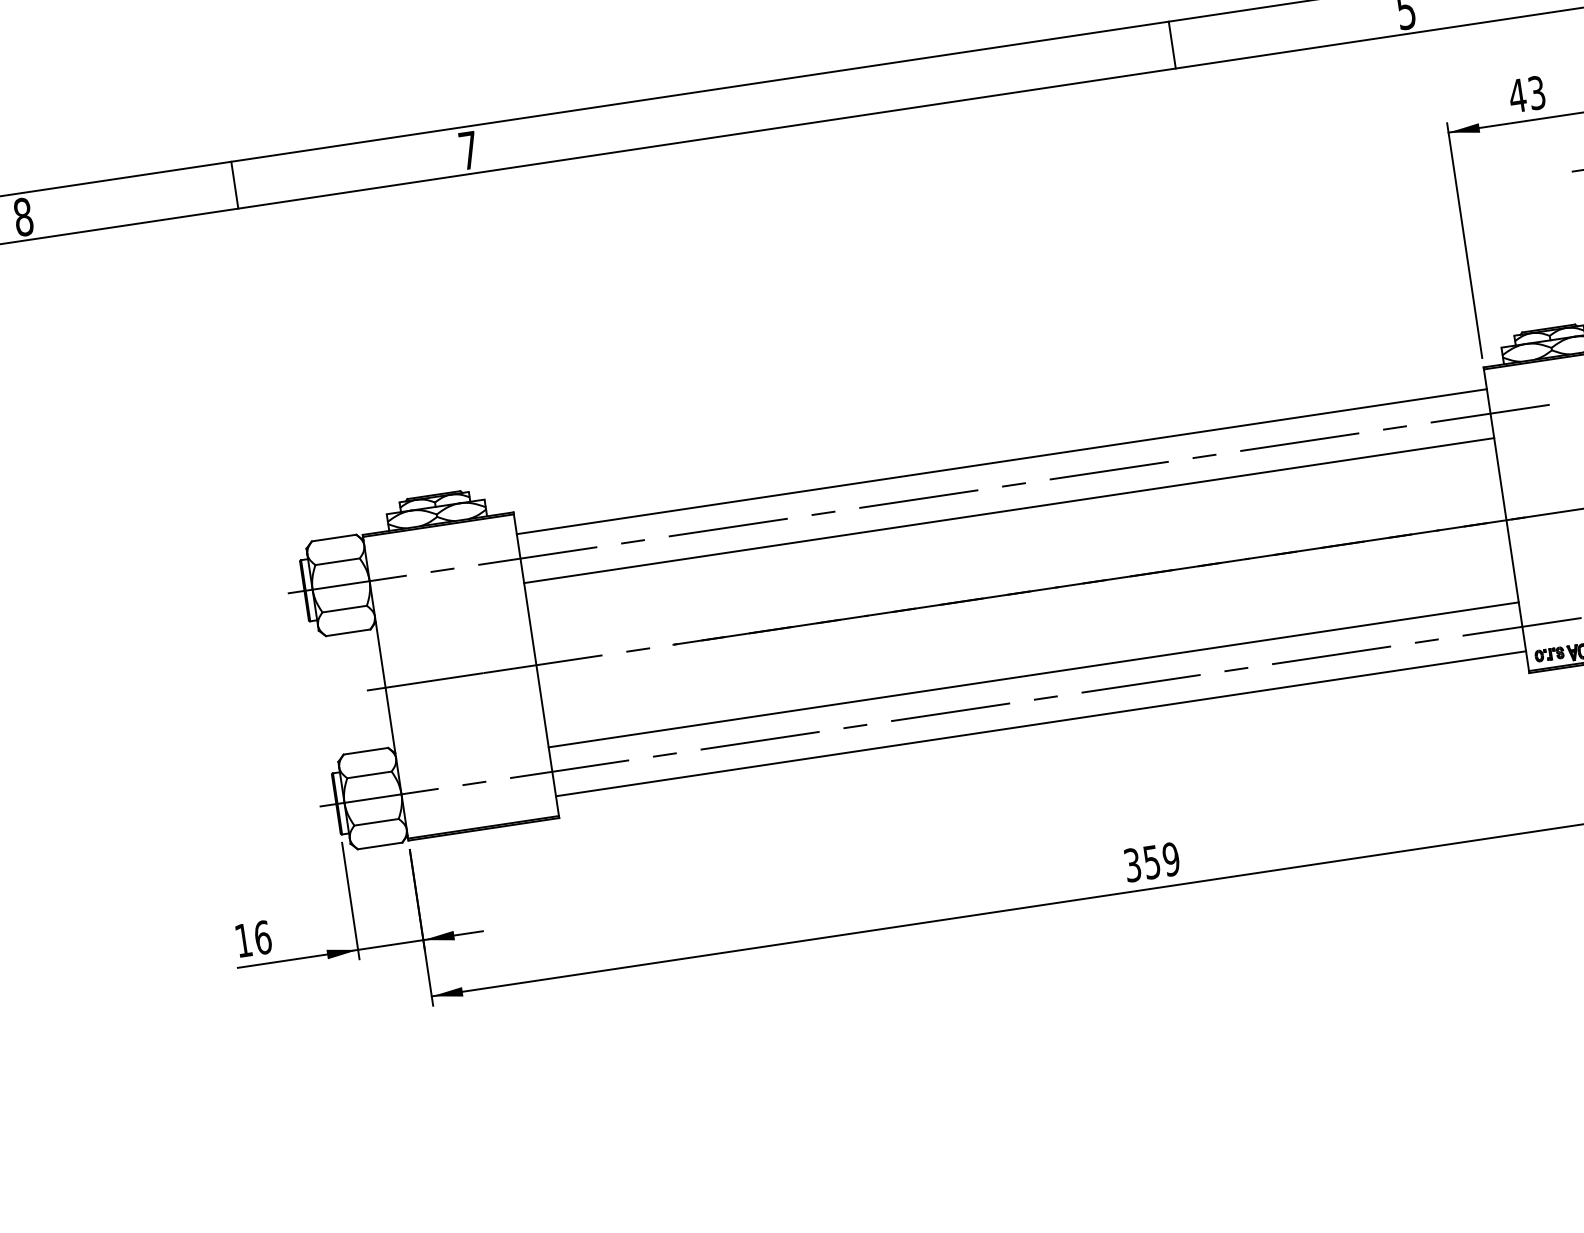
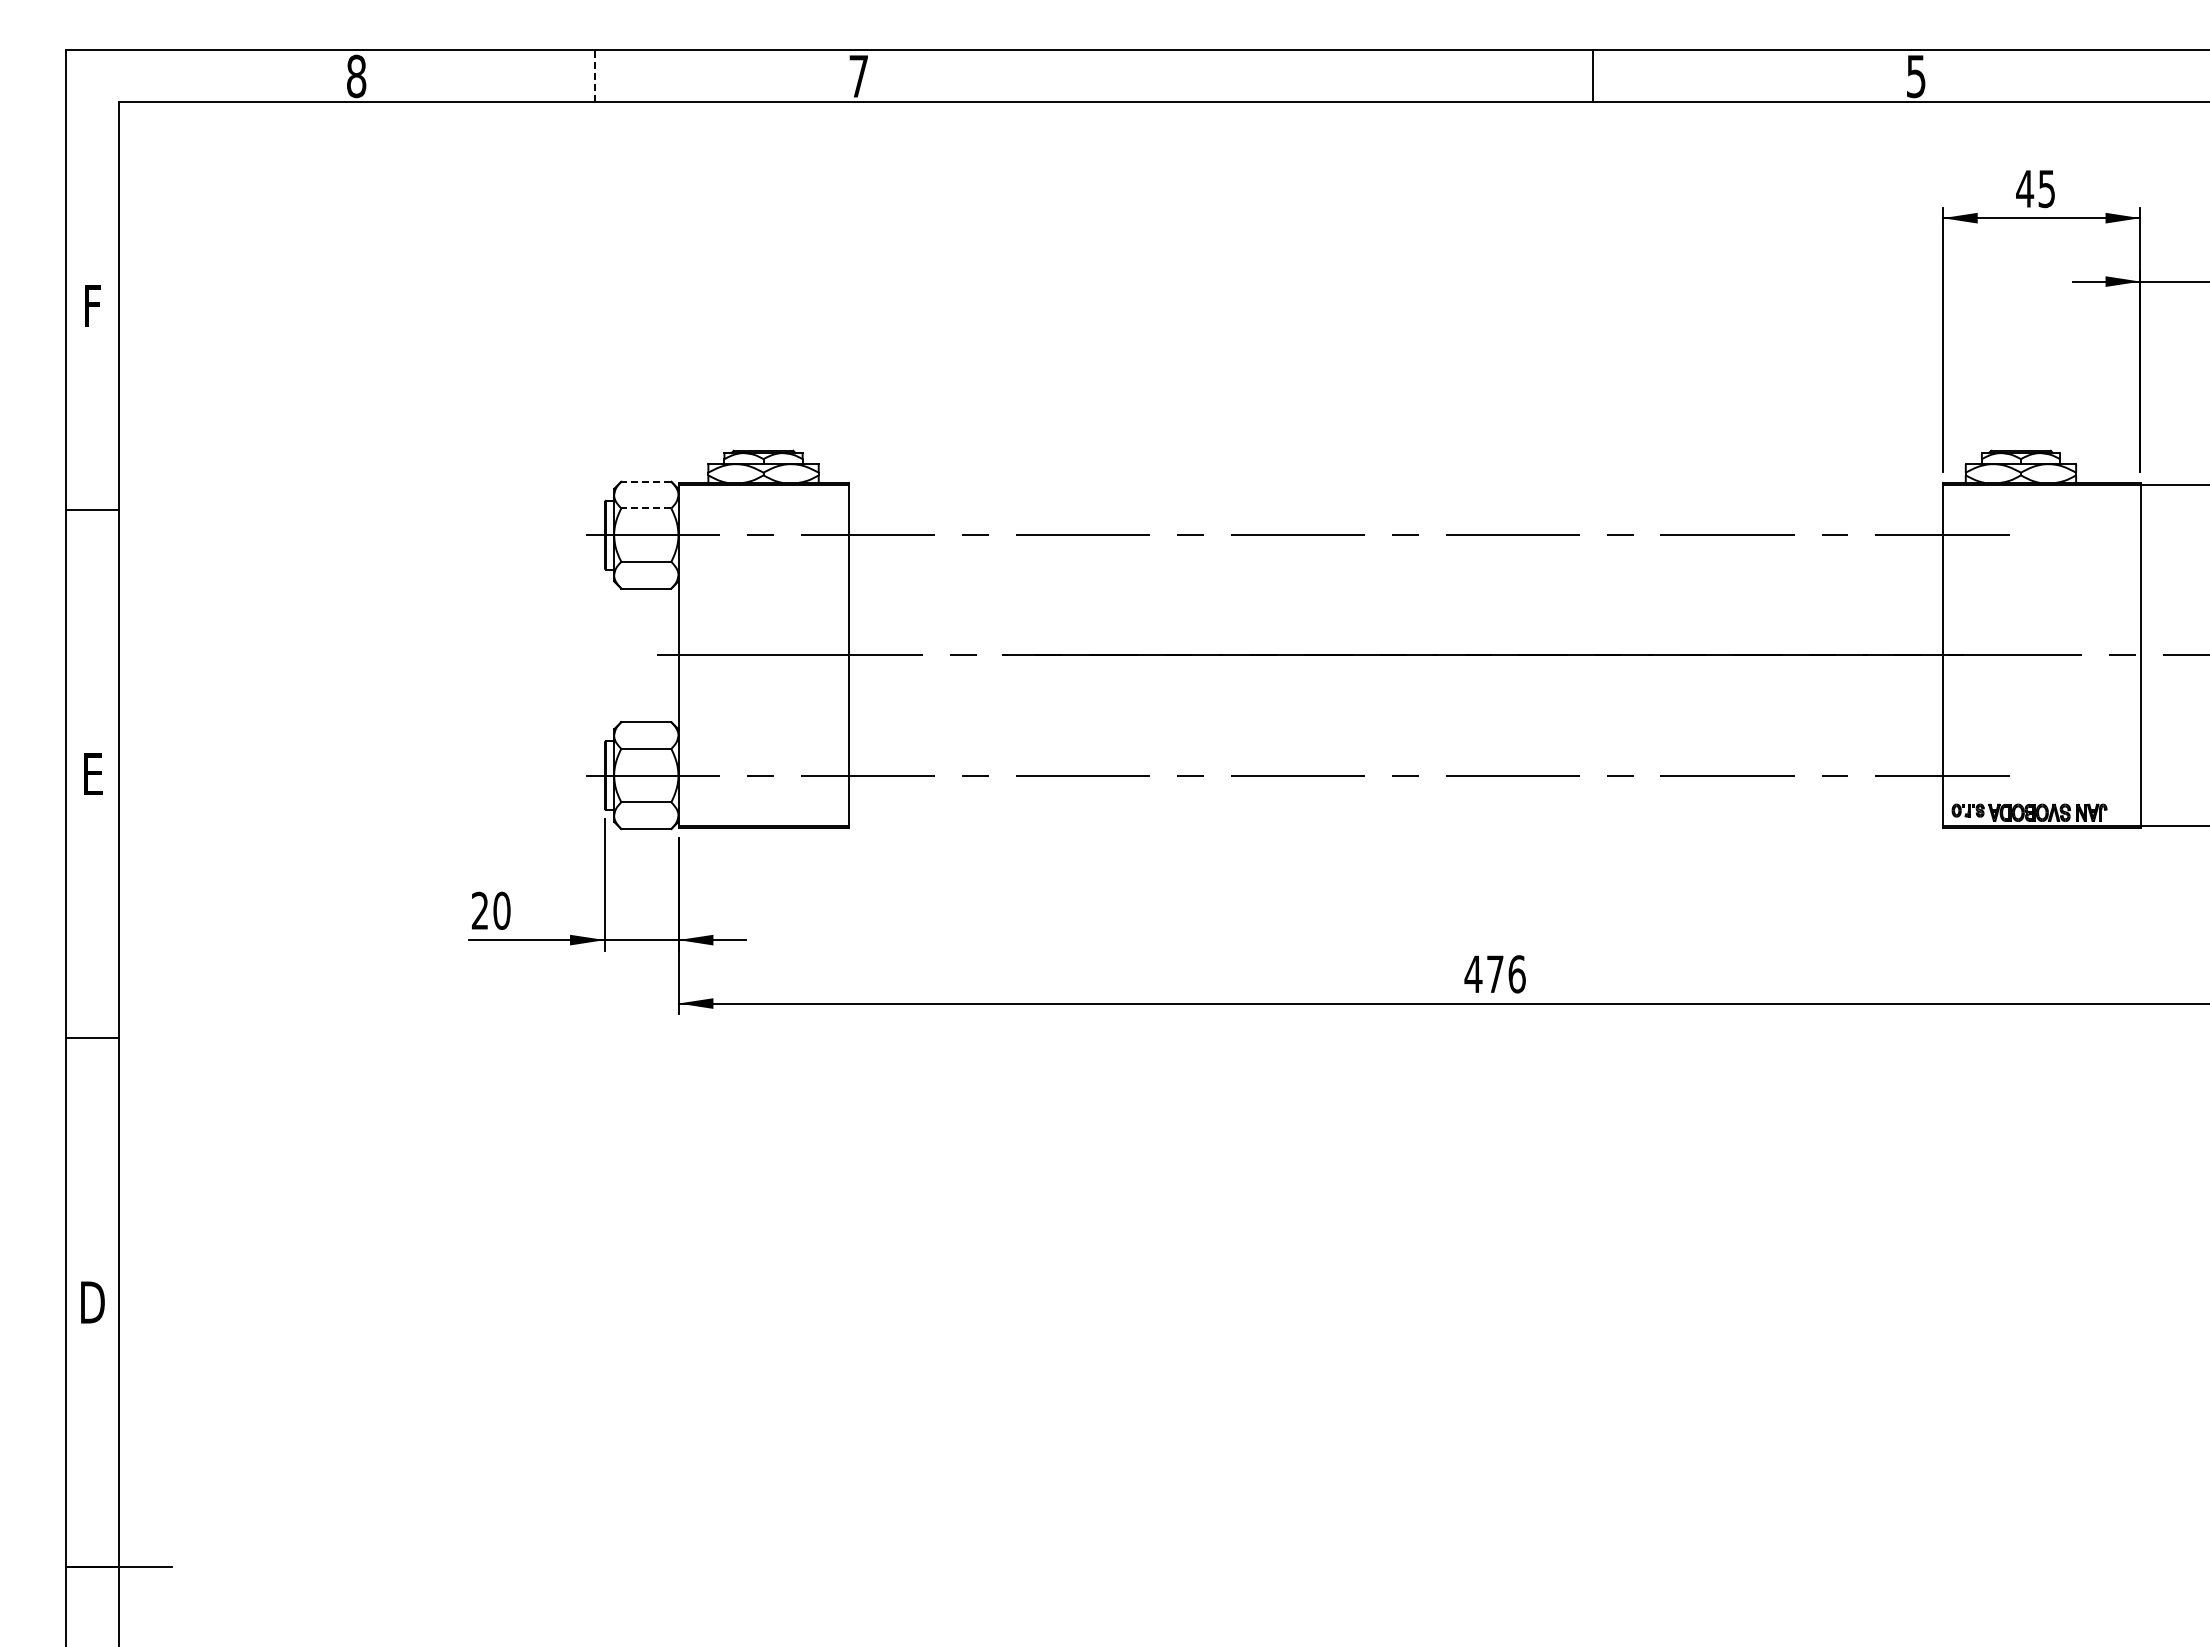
line: (1172, 44) -> (1593, 75), moved
text: (1537, 92) -> (2047, 188), 43 -> 45
line: (235, 184) -> (595, 75), solid -> dashed
line: (1001, 461) -> (1395, 507), removed
line: (1008, 510) -> (1395, 562), removed
line: (333, 537) -> (645, 481), solid -> dashed
line: (336, 561) -> (645, 508), solid -> dashed
line: (1033, 675) -> (1395, 748), removed
line: (1040, 724) -> (1395, 803), removed
text: (1151, 862) -> (1494, 974), 359 -> 476
text: (252, 938) -> (490, 910), 16 -> 20

